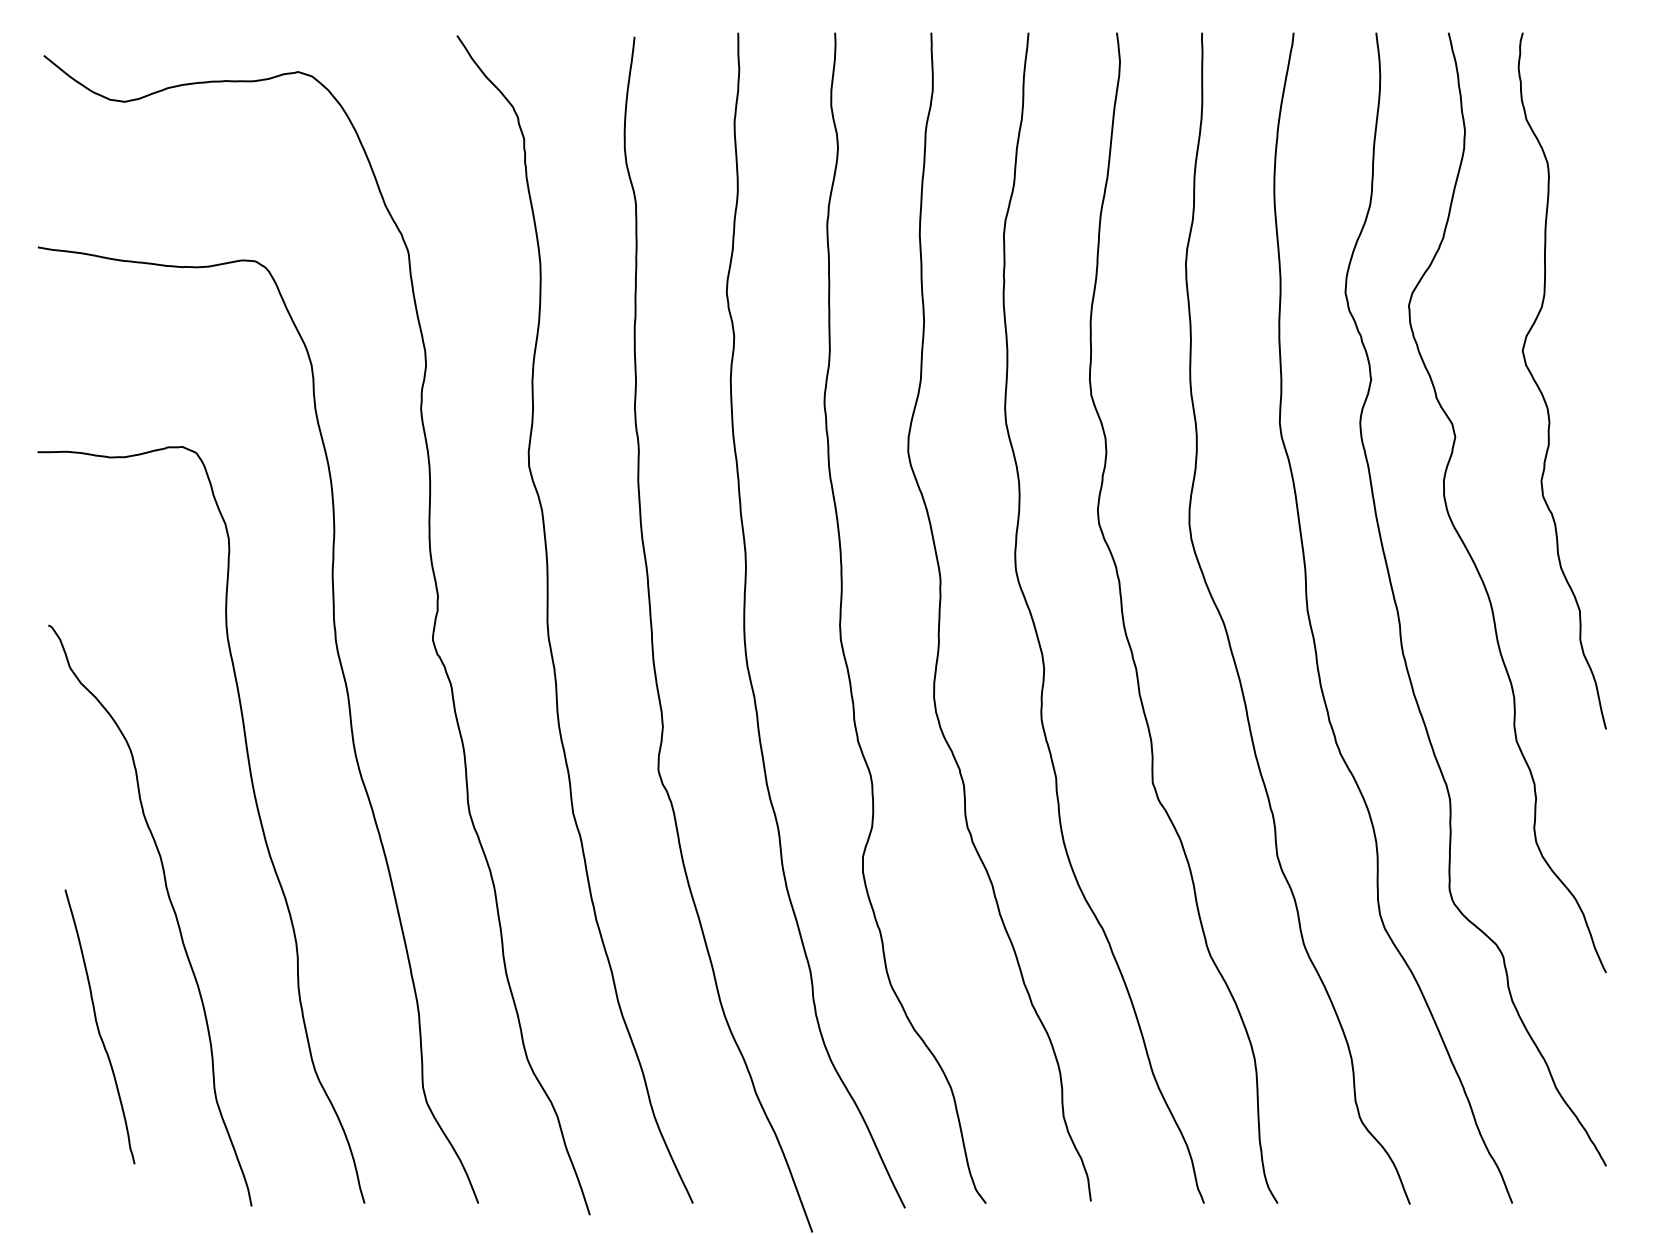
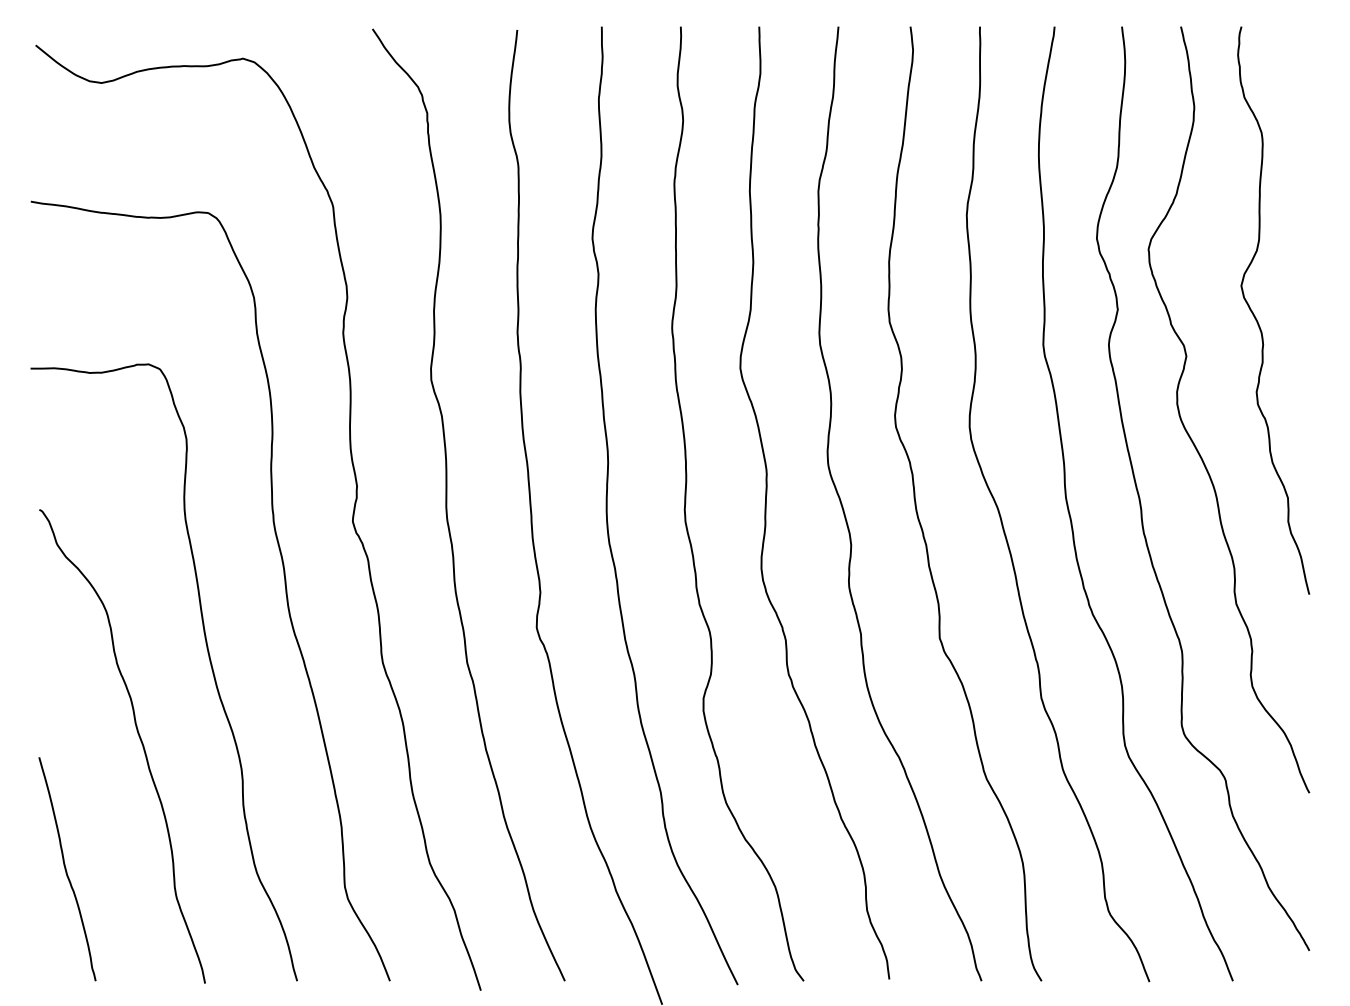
curve: (98, 1027) -> (66, 869), moved

